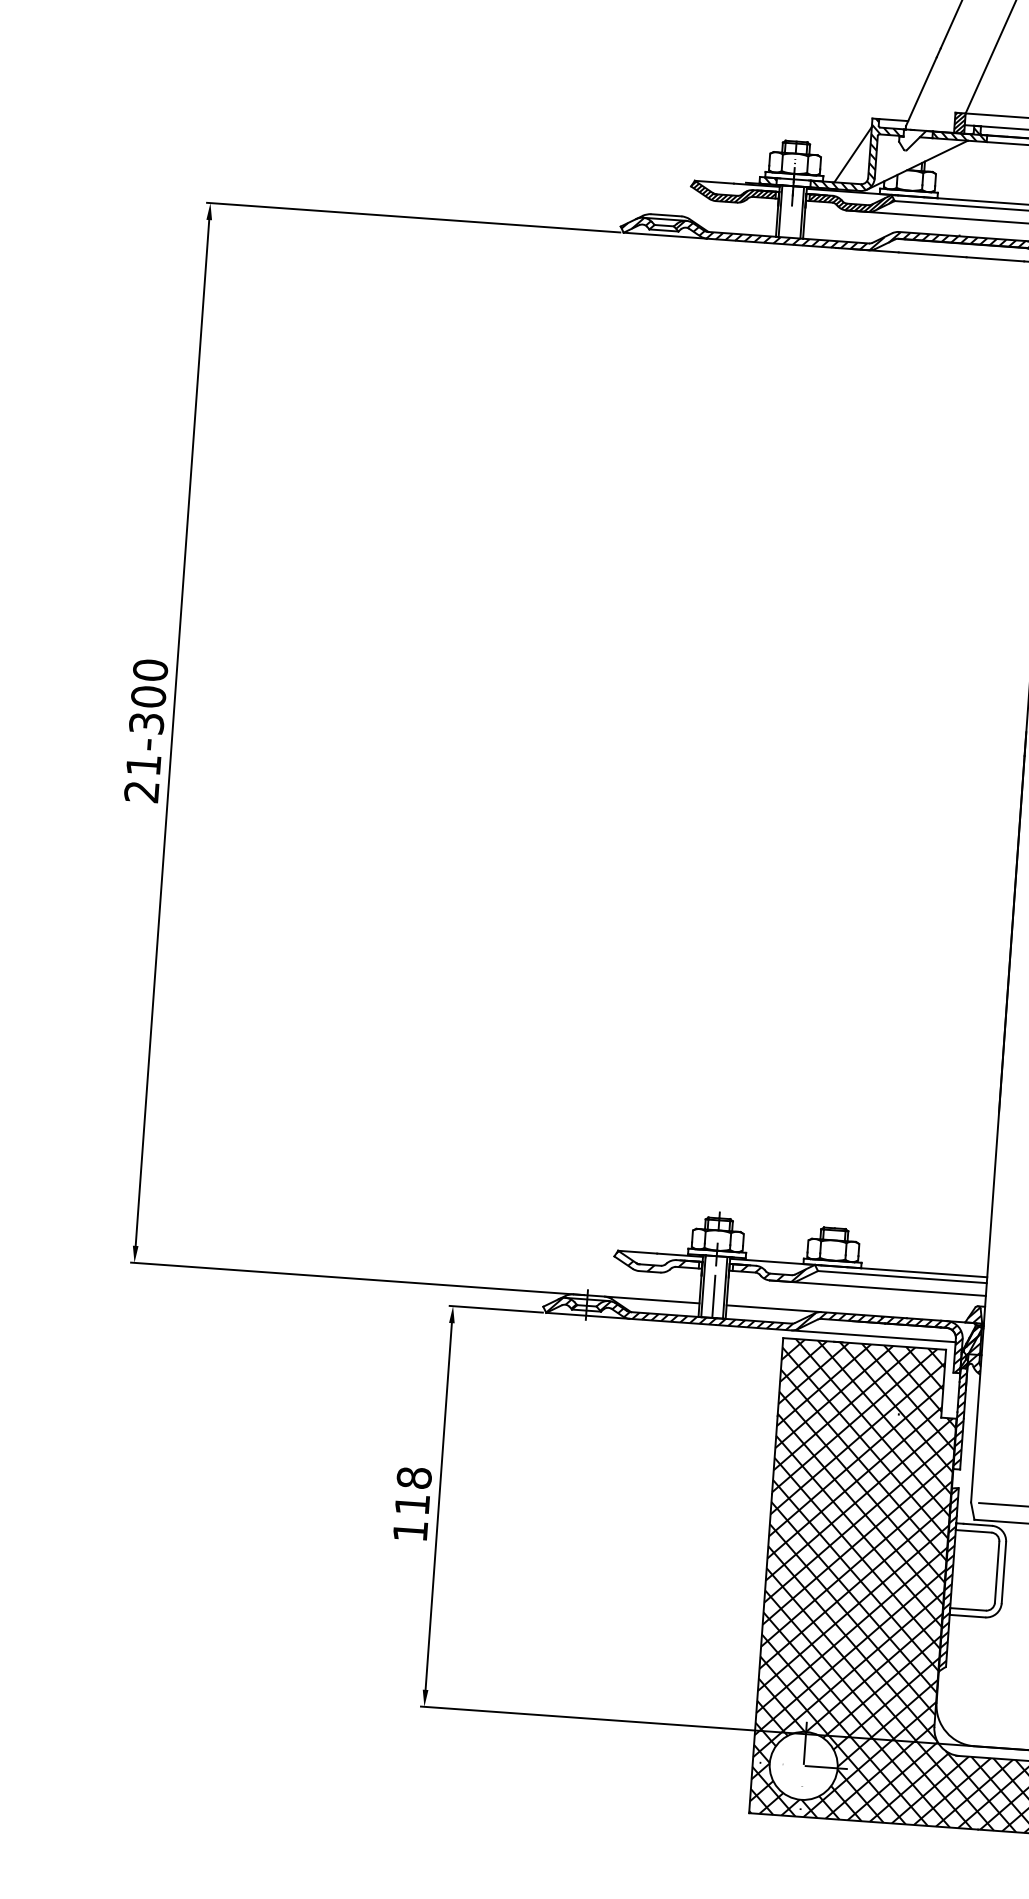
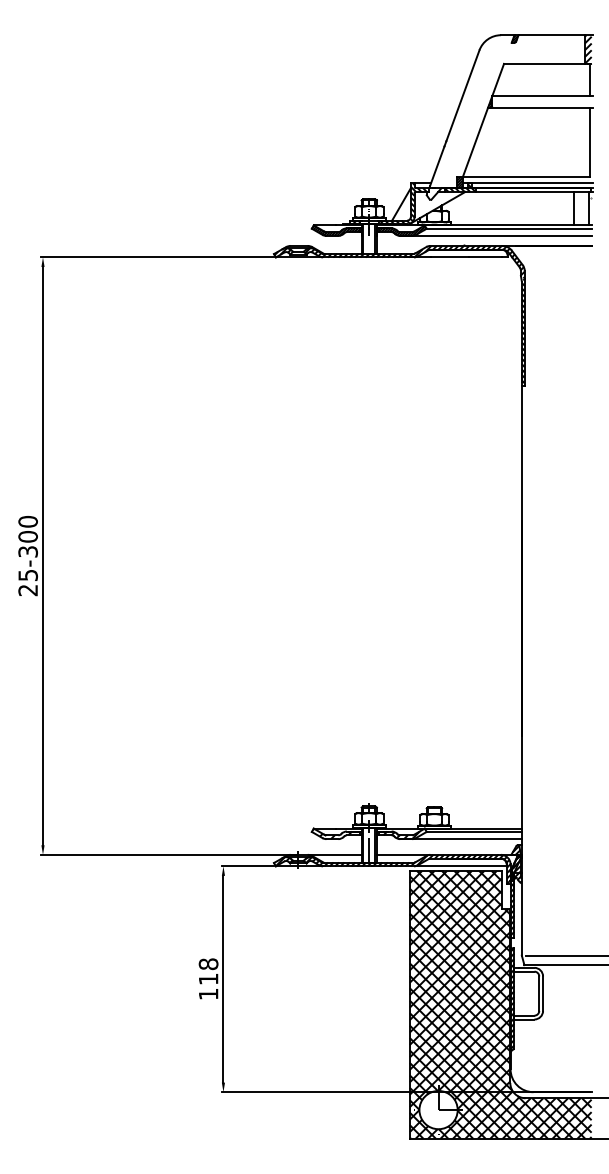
text: (144, 765) -> (28, 575), 21-300 -> 25-300

